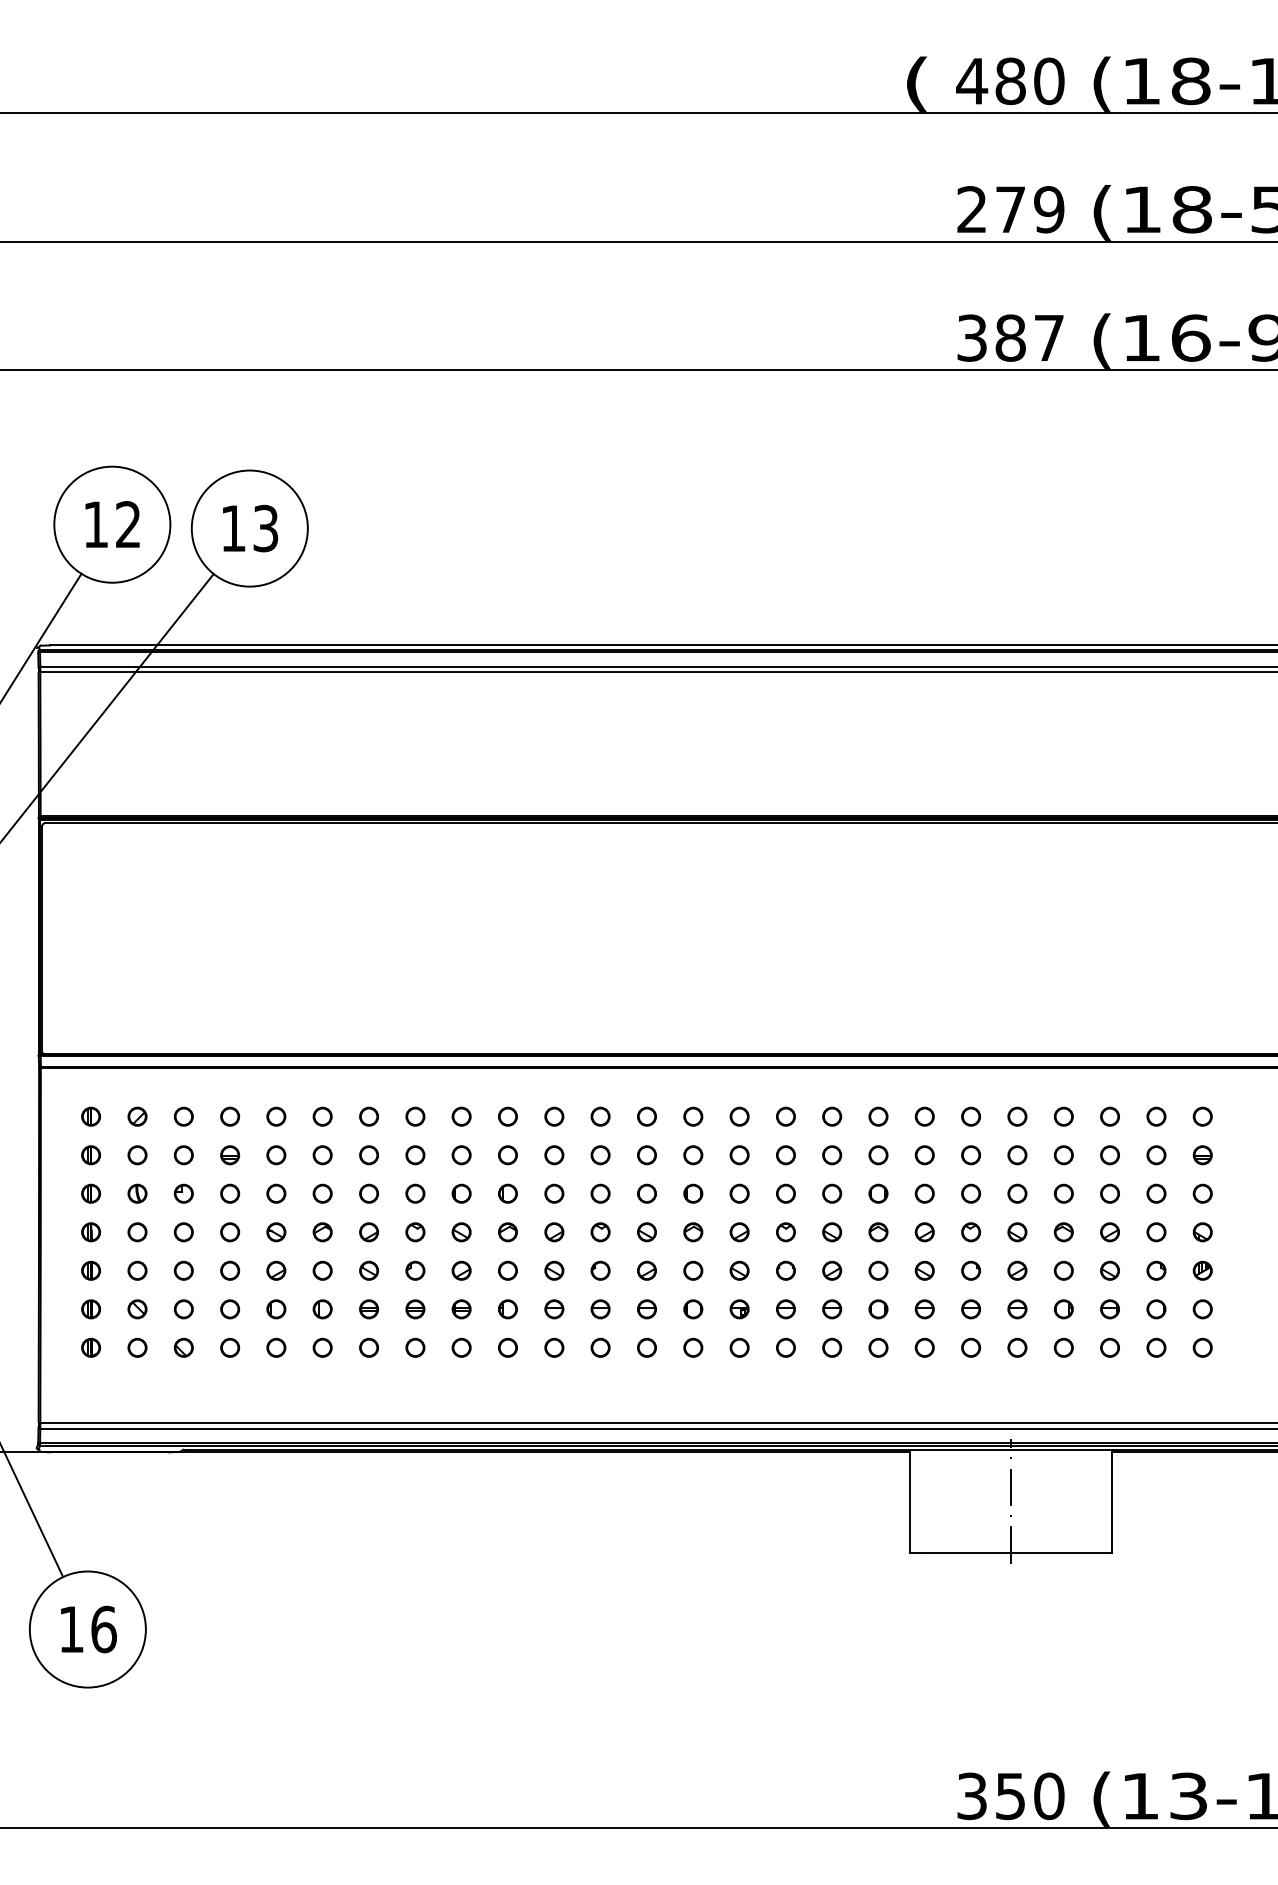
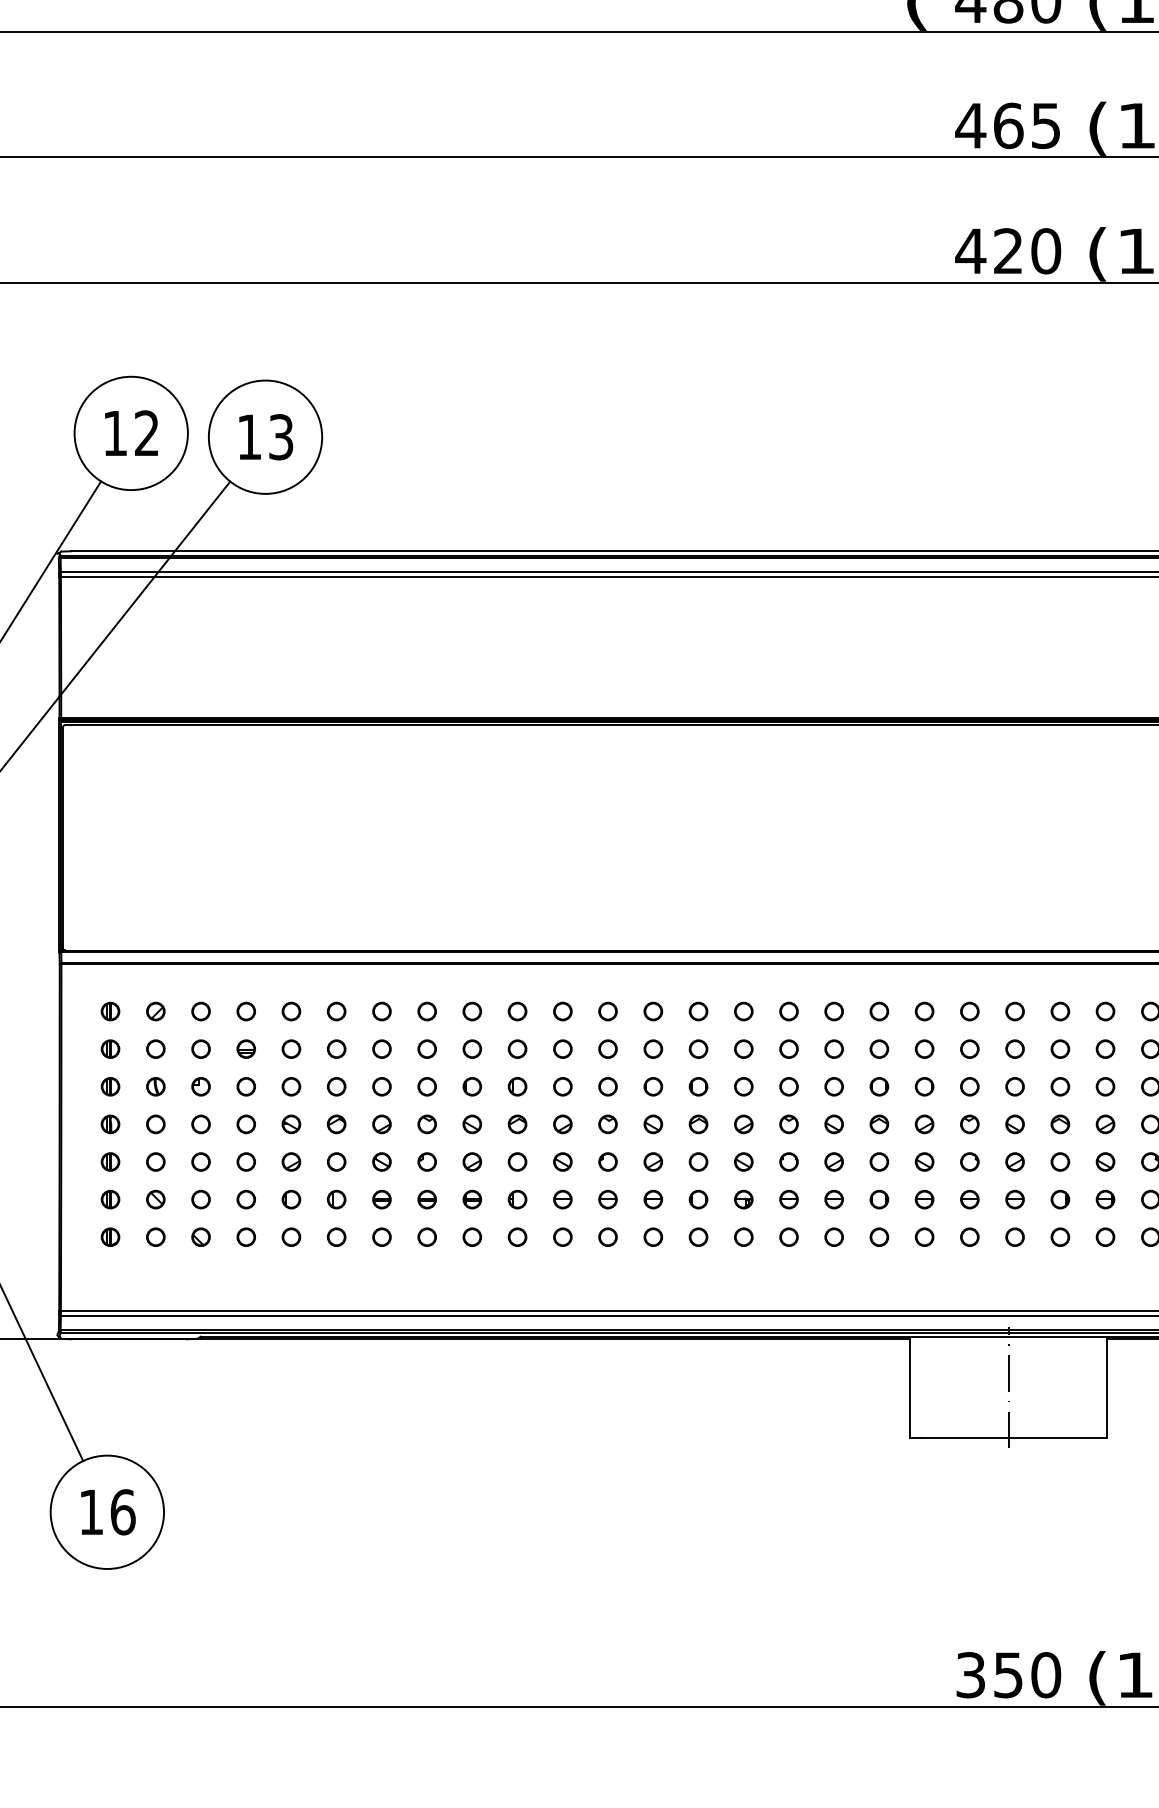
text: (1010, 209) -> (1008, 125), 279 -> 465
text: (1010, 337) -> (1008, 250), 387 -> 420

